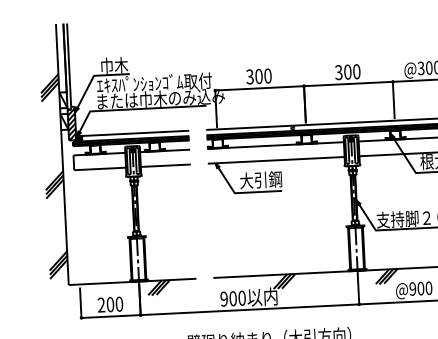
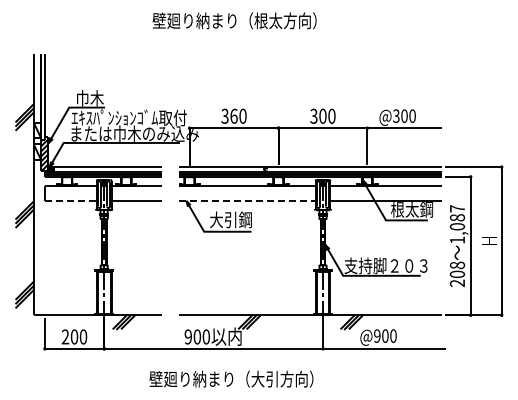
text: (258, 75) -> (233, 115), 300 -> 360
line: (276, 159) -> (247, 200), solid -> dashed
line: (99, 168) -> (70, 200), solid -> dashed

